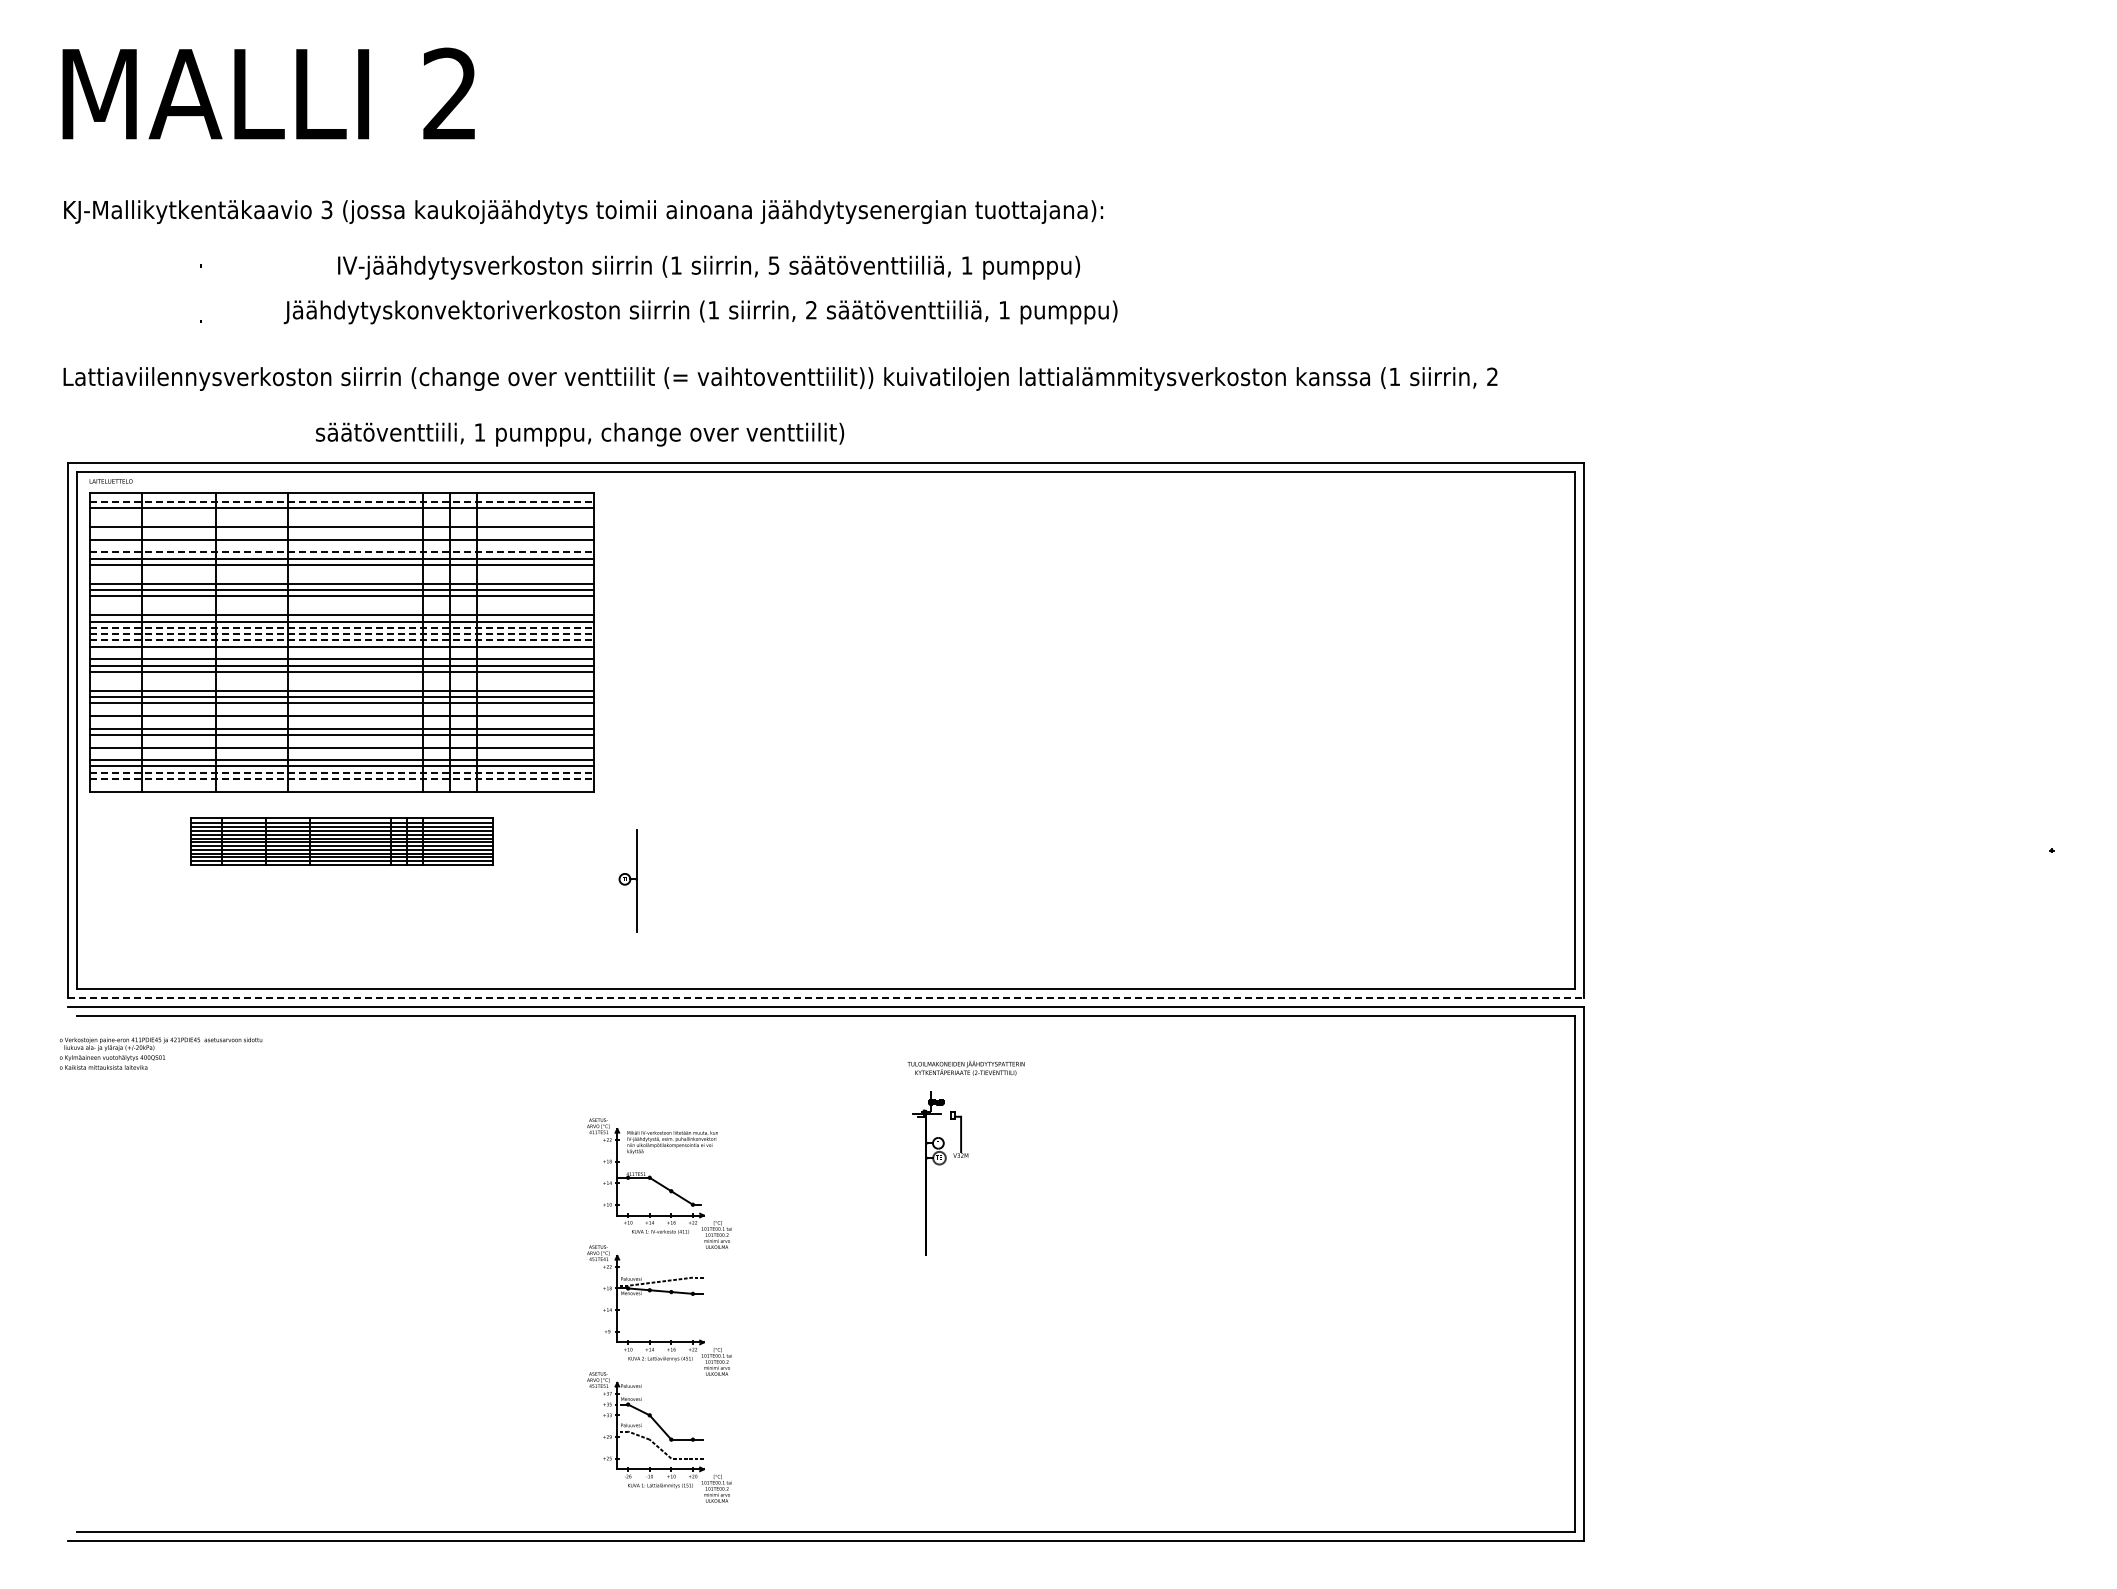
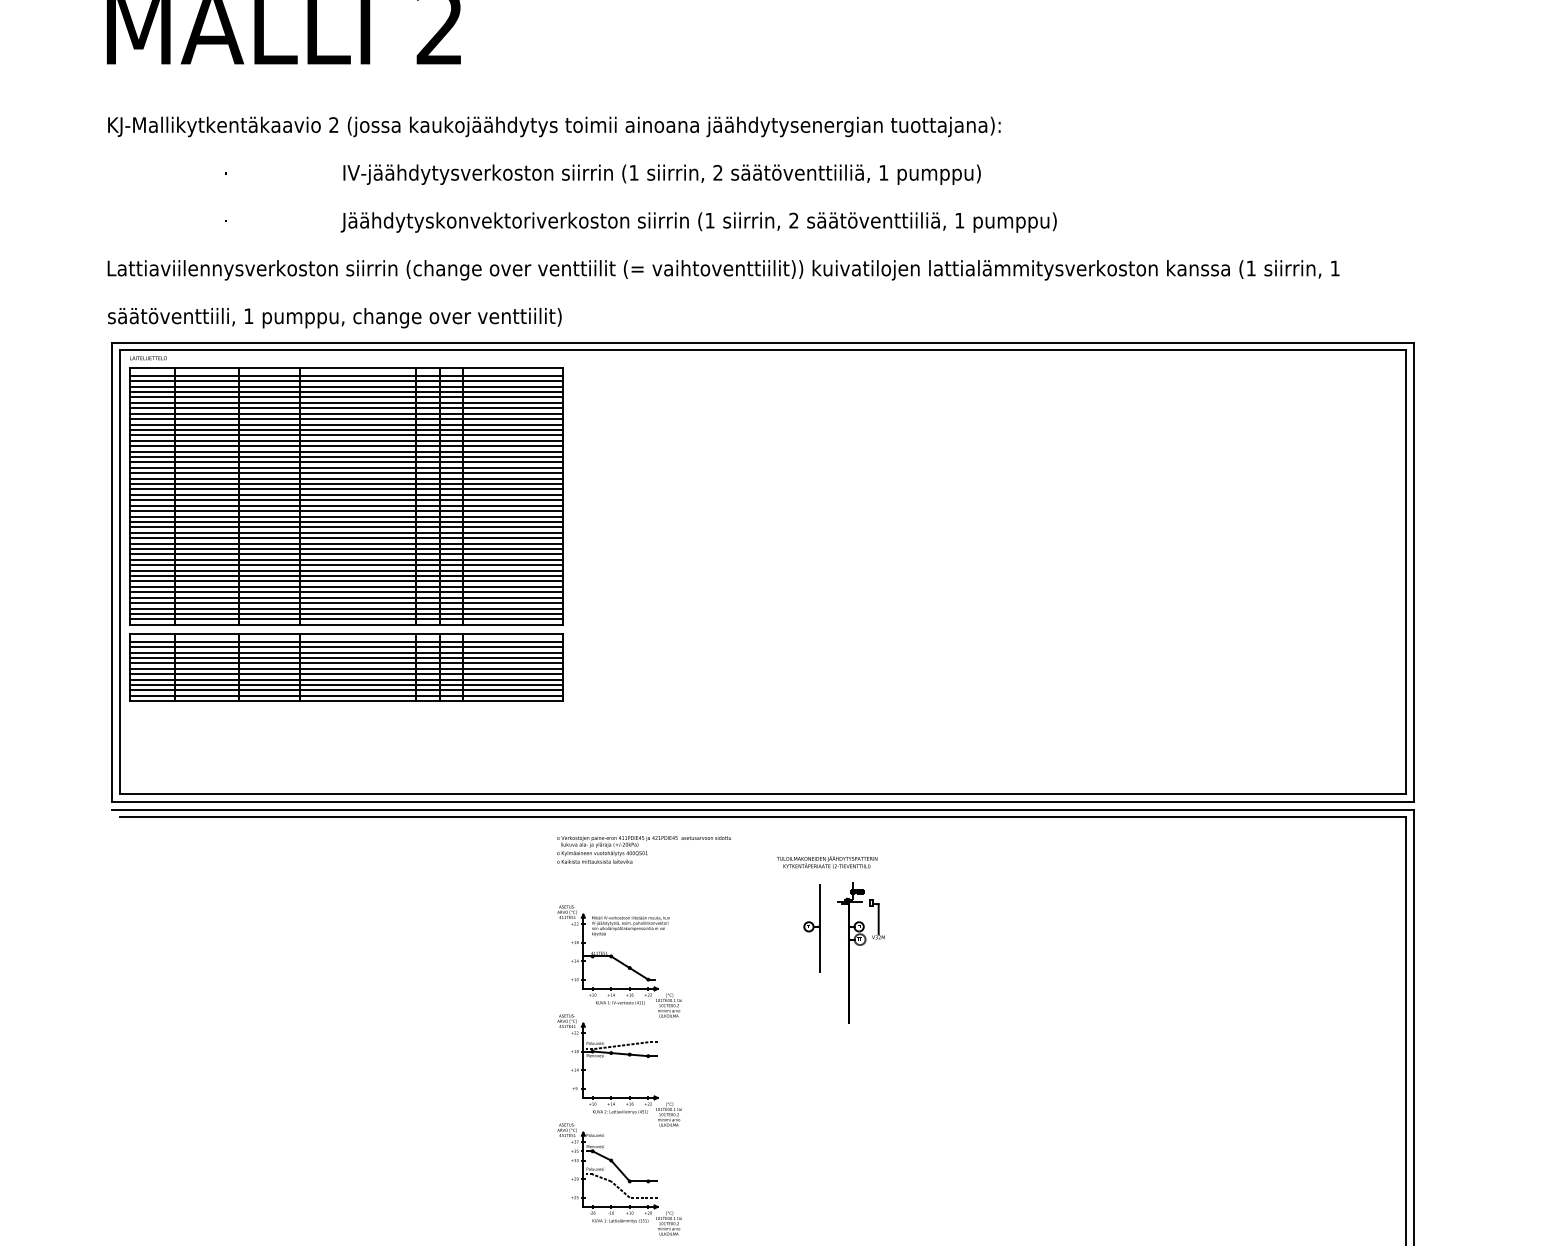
text: (326, 210) -> (333, 125), 3 -> 2
text: (773, 265) -> (717, 172), 5 -> 2
text: (700, 312) -> (698, 222), moved
text: (1492, 376) -> (1335, 268), 2 -> 1
text: (580, 434) -> (335, 317), moved
line: (342, 501) -> (347, 375), dashed -> solid
line: (341, 514) -> (346, 386), added
line: (341, 520) -> (346, 391), added
line: (341, 533) -> (346, 403), added
line: (341, 545) -> (346, 413), added
line: (342, 552) -> (347, 419), dashed -> solid
line: (341, 571) -> (346, 435), added
line: (341, 577) -> (346, 440), added
line: (341, 602) -> (346, 462), added
line: (341, 608) -> (346, 467), added
line: (342, 627) -> (347, 483), dashed -> solid
line: (342, 634) -> (347, 489), dashed -> solid
line: (342, 640) -> (347, 494), dashed -> solid
line: (341, 653) -> (346, 506), added
line: (341, 678) -> (346, 527), added
line: (341, 684) -> (346, 532), added
line: (341, 709) -> (346, 554), added
line: (341, 722) -> (346, 565), added
line: (341, 741) -> (346, 581), added
line: (341, 753) -> (346, 592), added
line: (342, 772) -> (347, 608), dashed -> solid
line: (342, 779) -> (347, 614), dashed -> solid
line: (341, 785) -> (346, 619), added
part: (341, 841) -> (346, 667), size x1.67
part: (627, 880) -> (811, 927), moved
line: (826, 997) -> (763, 801), dashed -> solid
text: (160, 1053) -> (643, 849), moved
text: (965, 1067) -> (826, 861), moved

